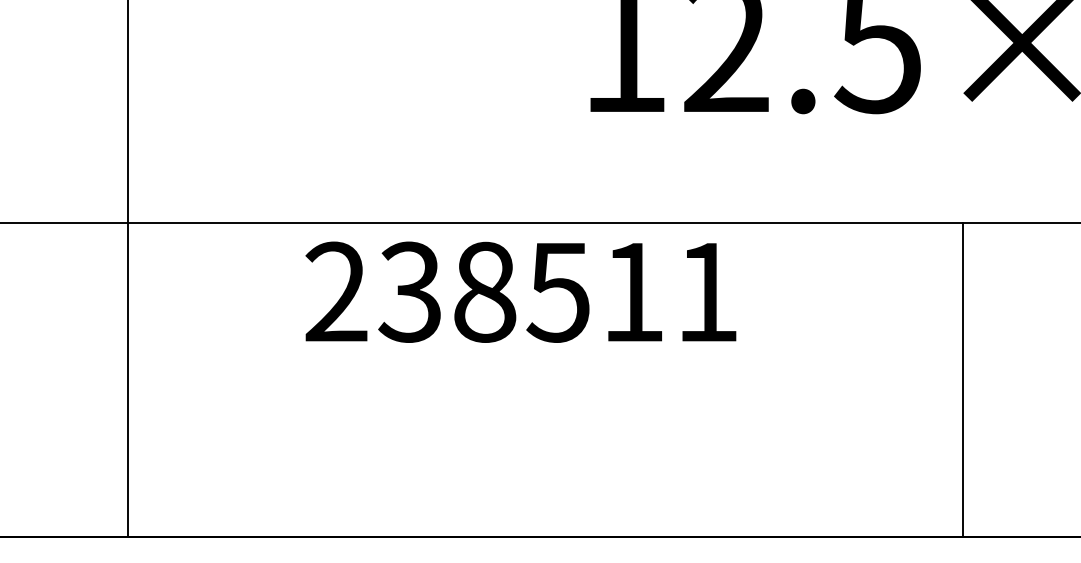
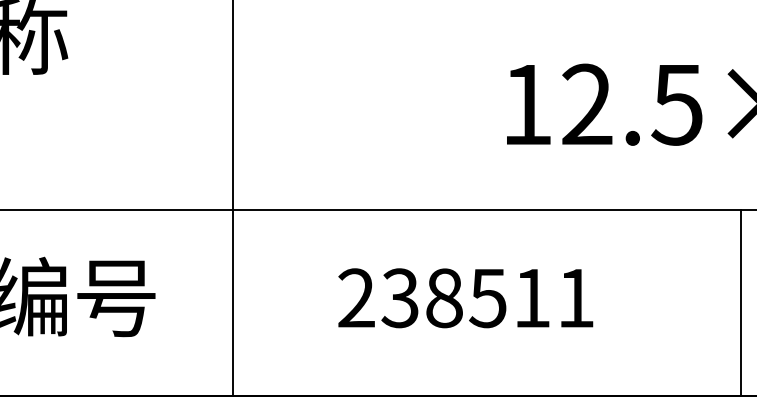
text: (520, 292) -> (465, 298), moved
line: (963, 380) -> (740, 303), moved

